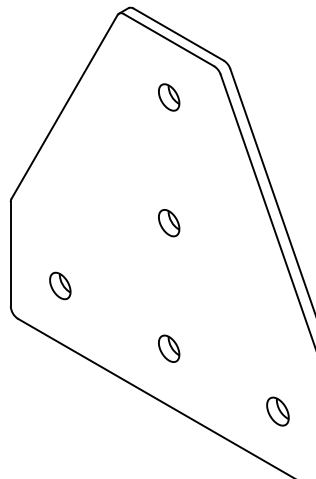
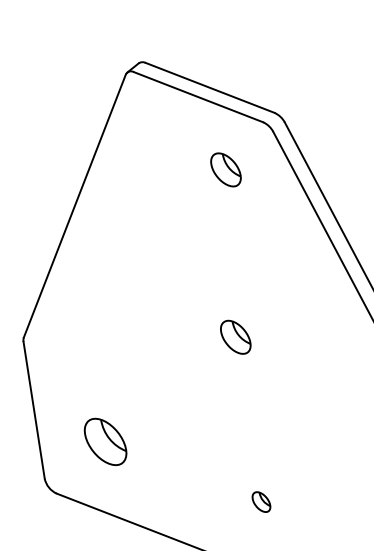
part: (169, 97) -> (226, 169), moved
part: (60, 285) -> (105, 441), size x1.4
part: (169, 348) -> (261, 501), size x0.6

